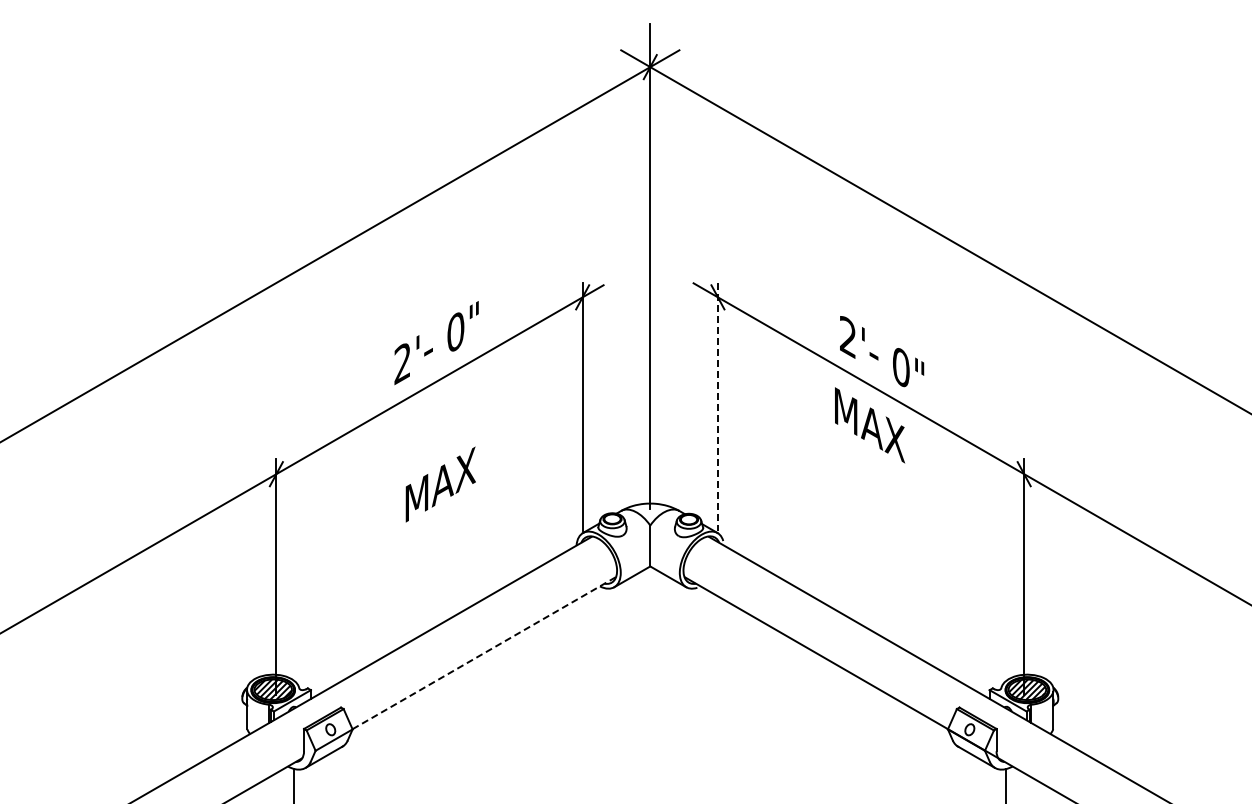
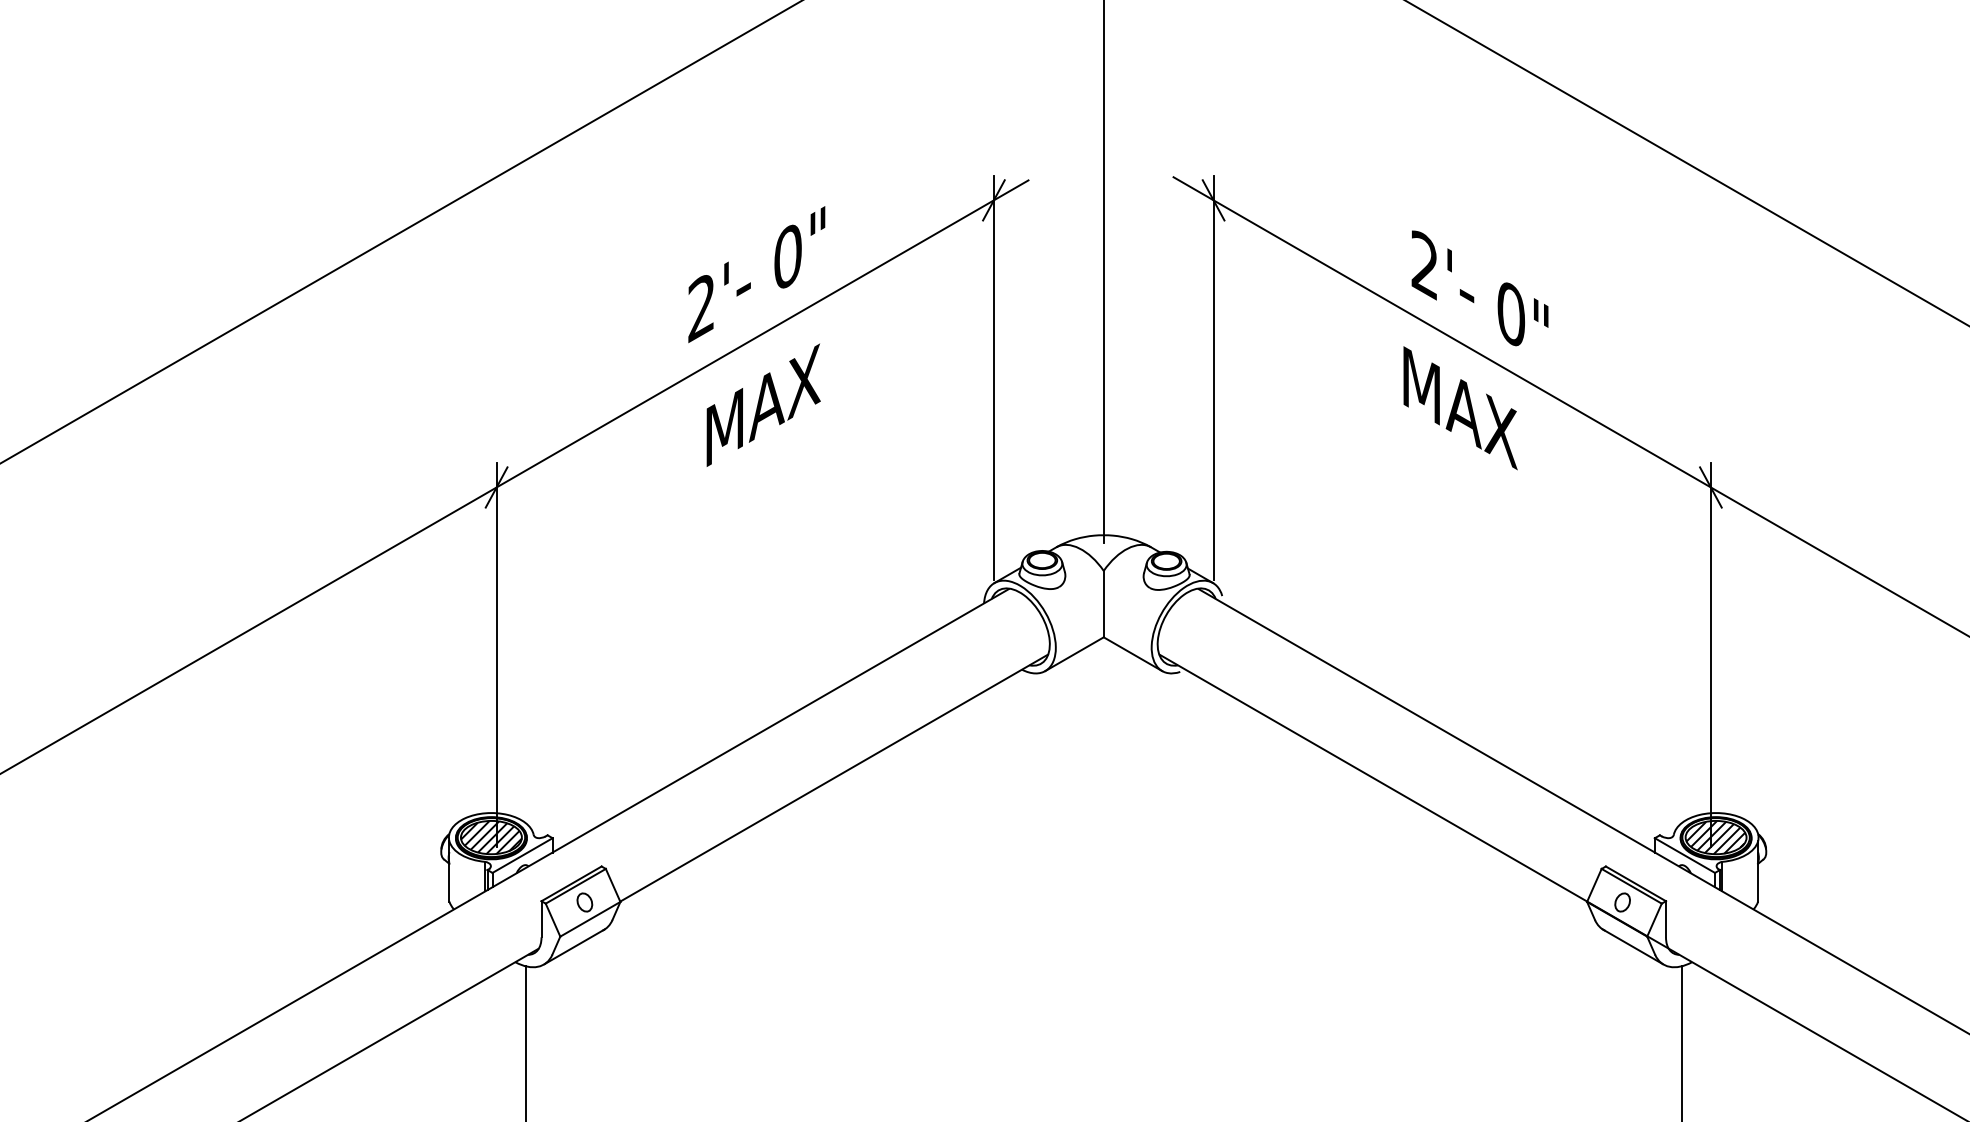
line: (717, 407) -> (1212, 379), dashed -> solid
text: (440, 484) -> (763, 405), moved
line: (484, 652) -> (834, 777), dashed -> solid

